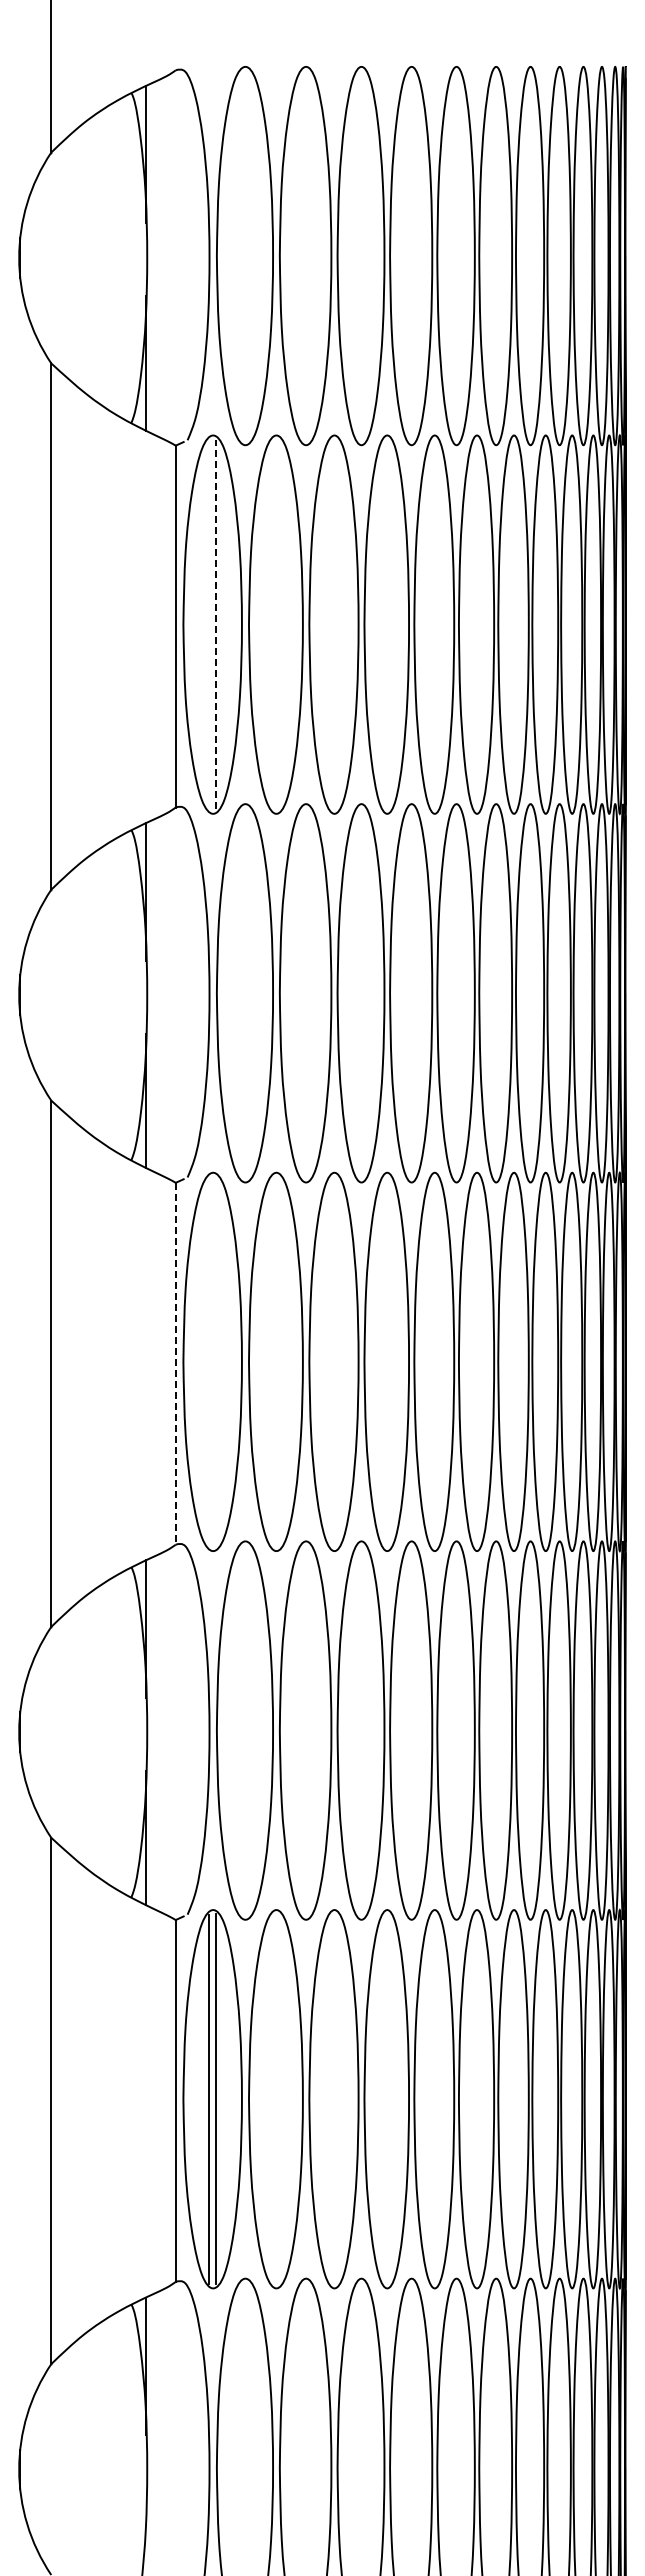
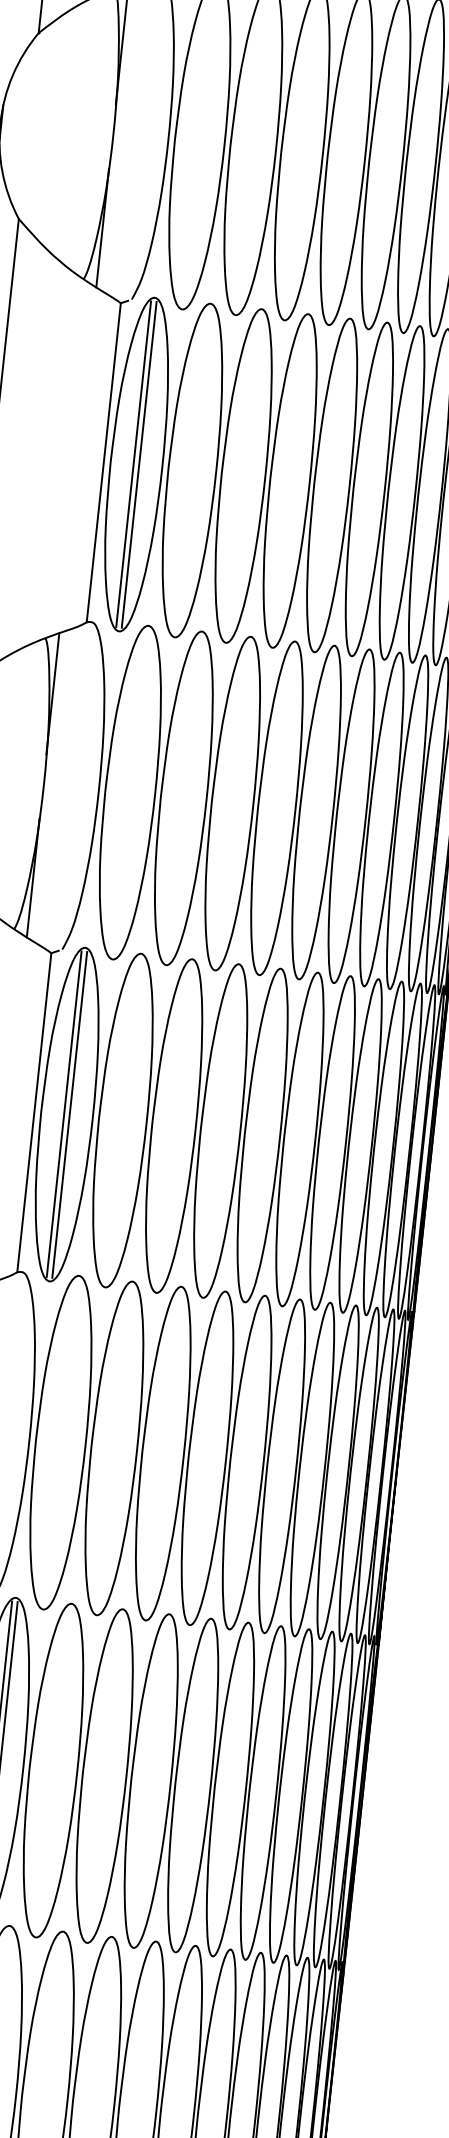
line: (209, 624) -> (133, 464), added
line: (215, 624) -> (139, 464), dashed -> solid
line: (209, 1361) -> (64, 1113), added
line: (215, 1361) -> (69, 1114), added
line: (175, 1363) -> (34, 1112), dashed -> solid

